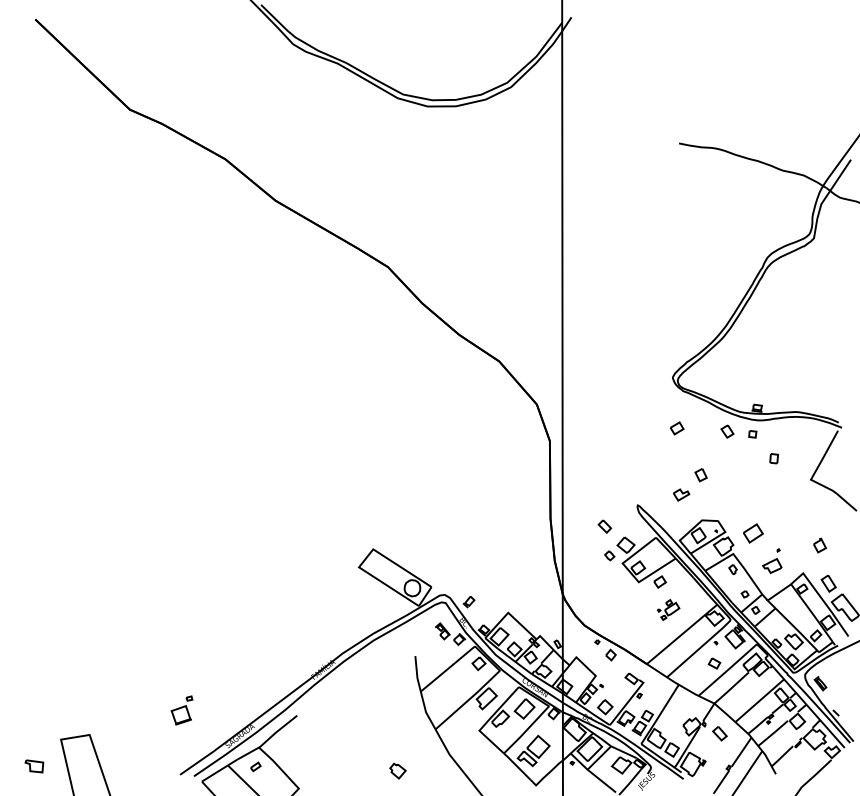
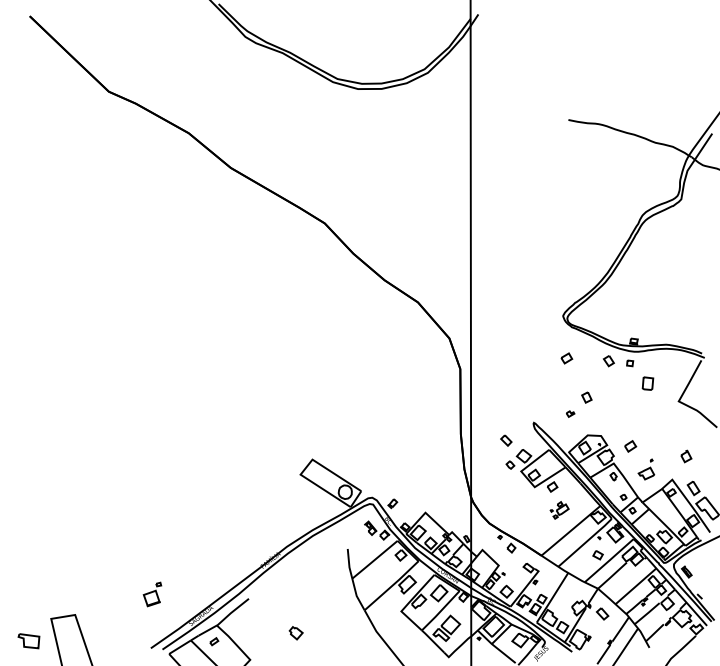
part: (773, 458) -> (647, 383), size x1.6
part: (681, 494) -> (570, 413), size x0.6
part: (753, 533) -> (630, 446), size x0.7
part: (33, 766) -> (28, 641), size x1.4
part: (397, 771) -> (295, 633), moved

